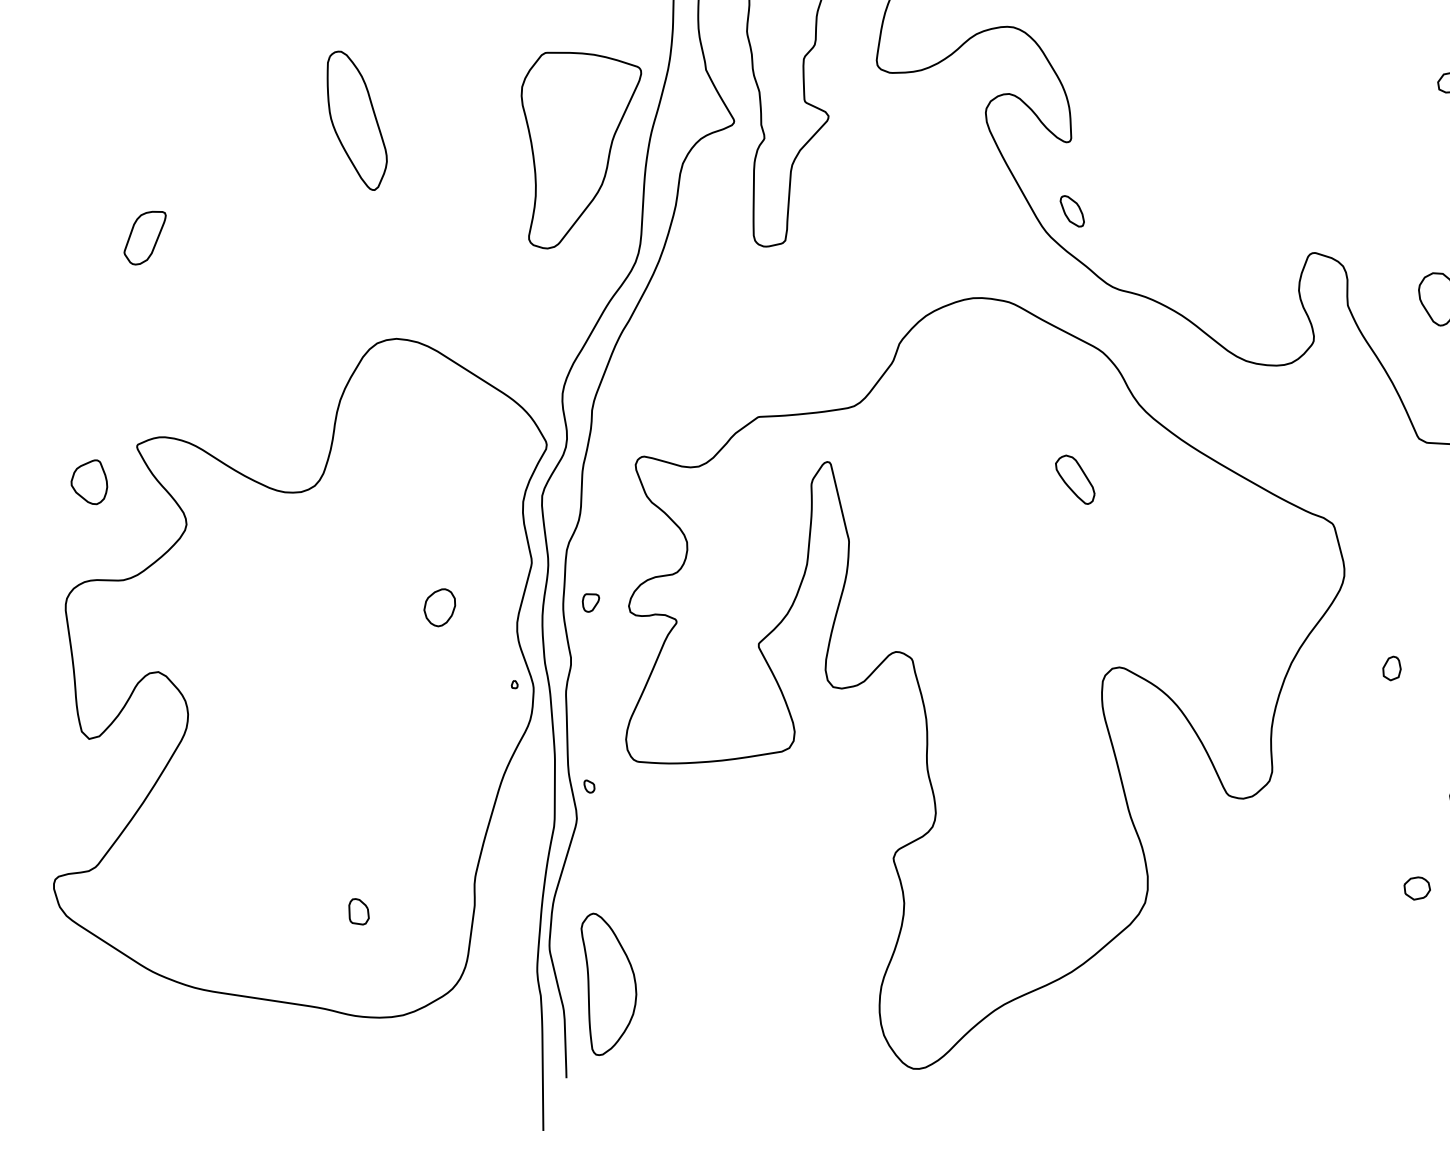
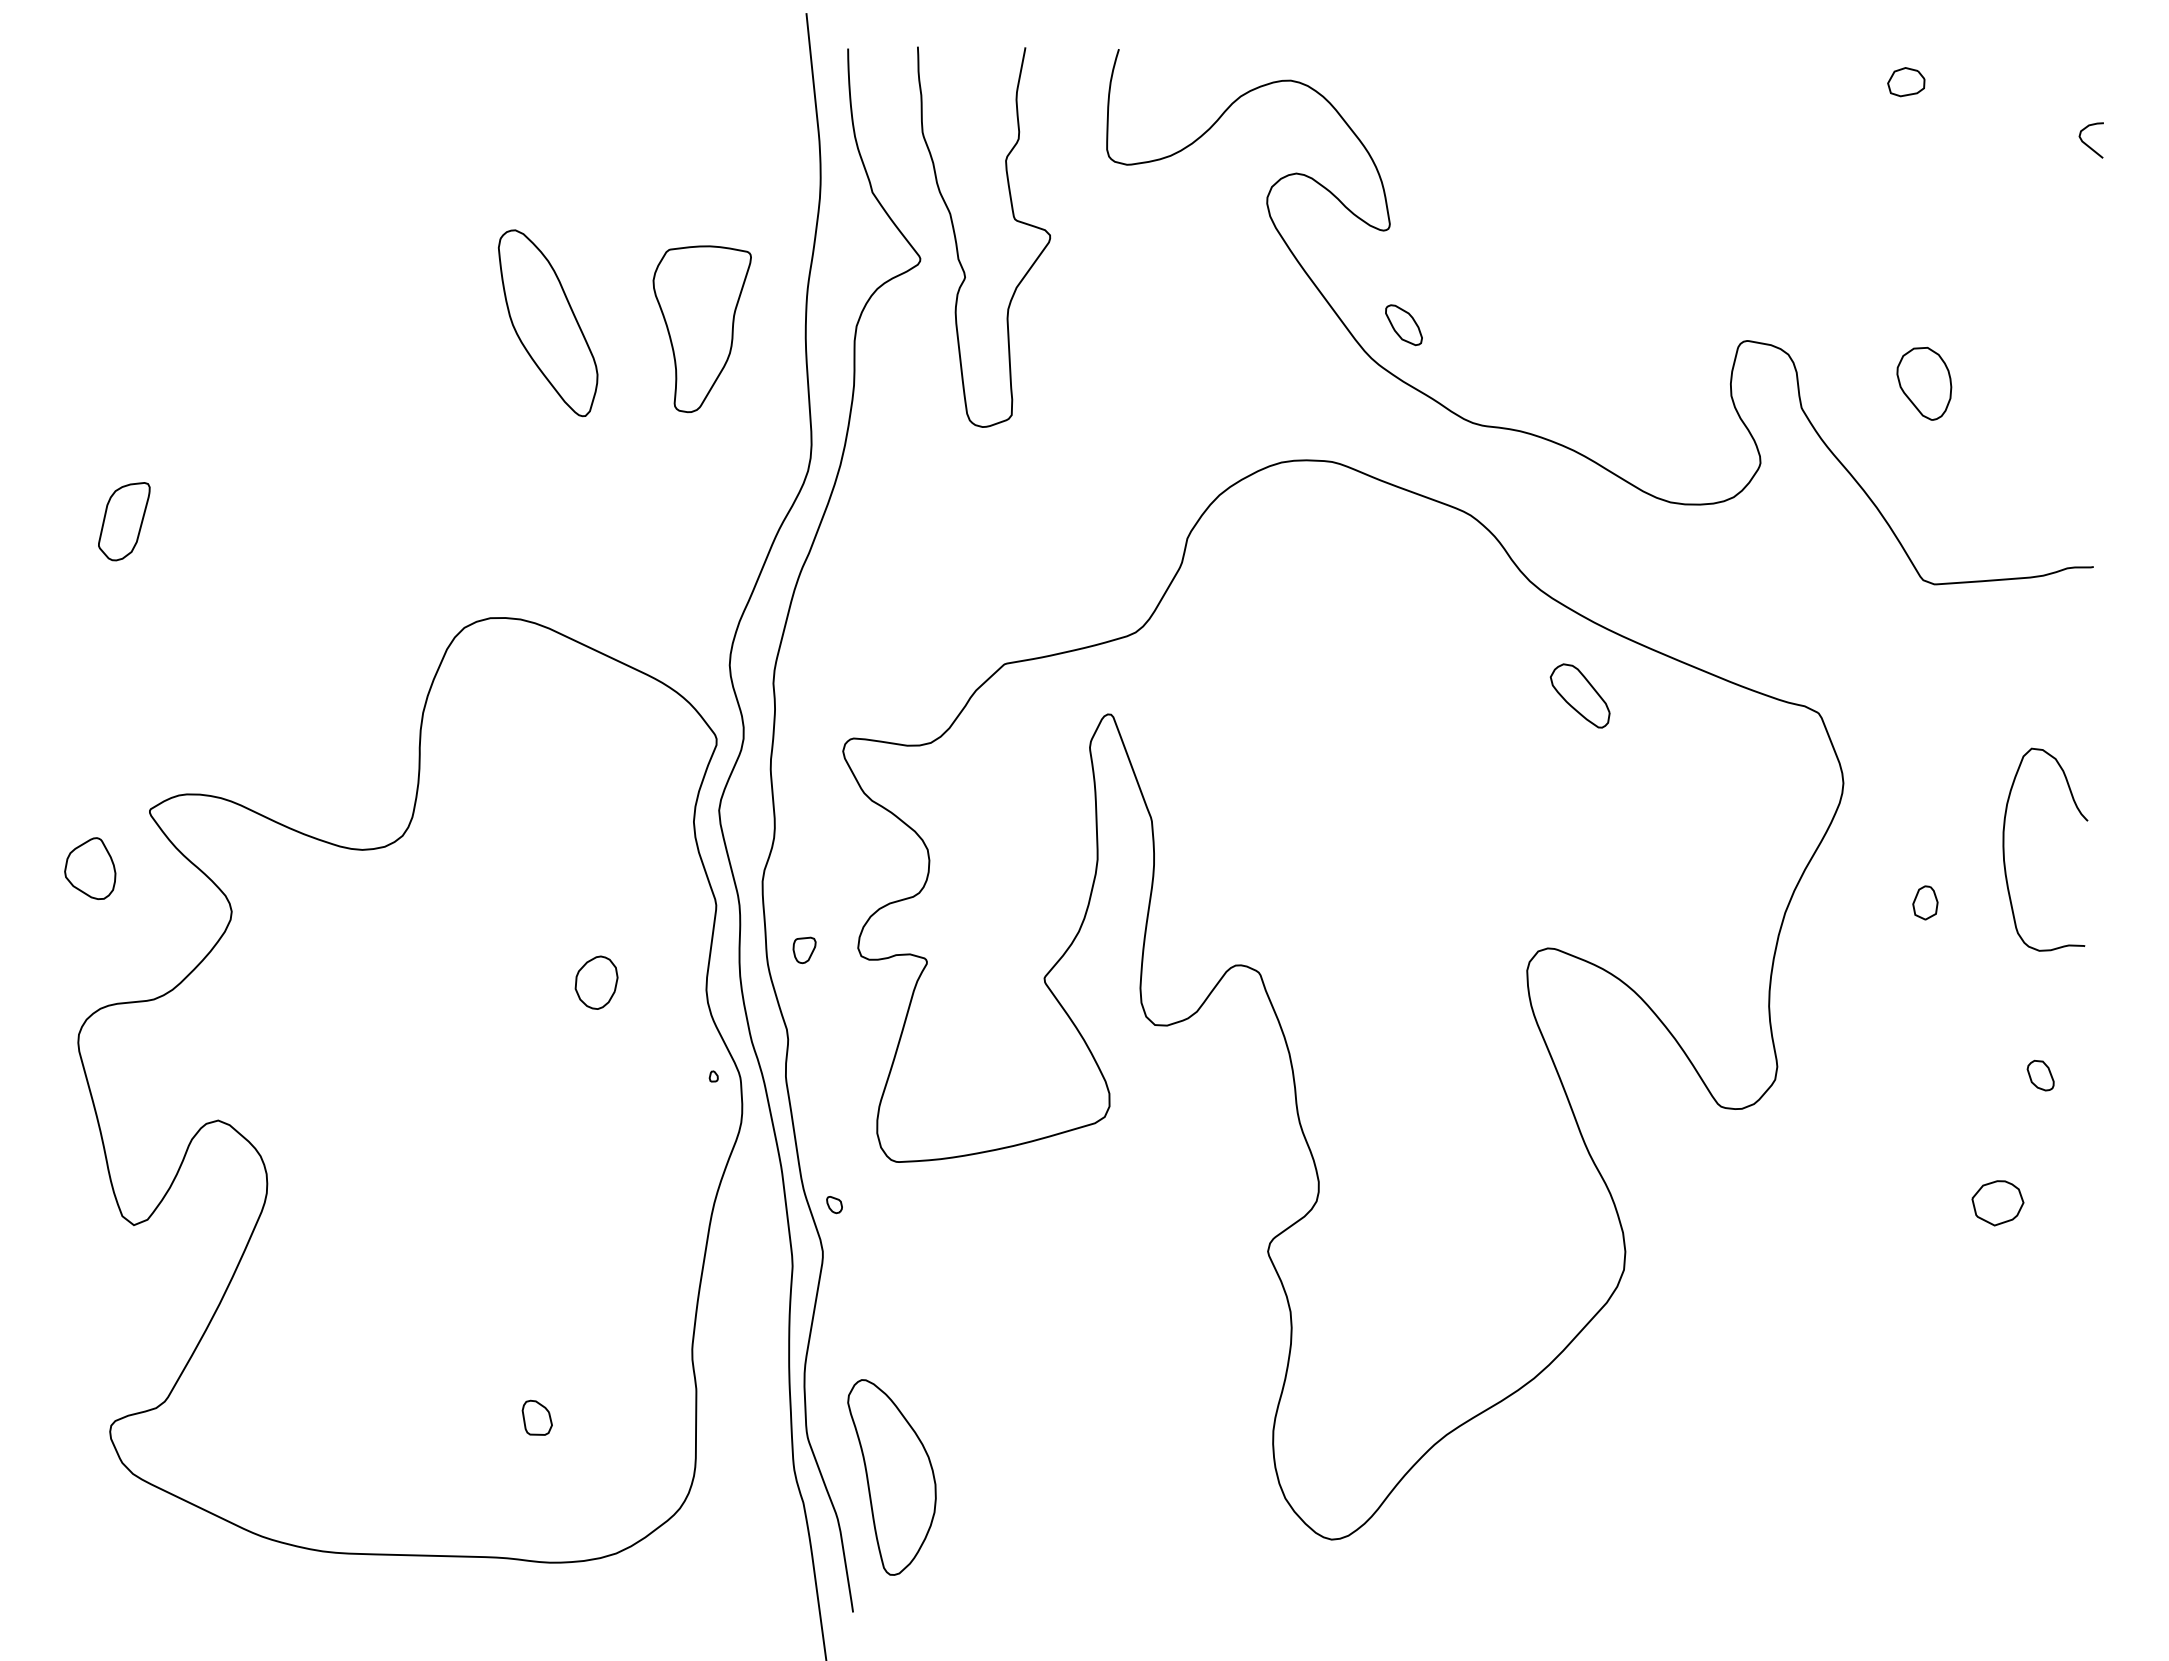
part: (356, 120) -> (548, 323), moved
part: (573, 152) -> (702, 329), size x0.6
part: (1074, 479) -> (1579, 695), moved
part: (1417, 888) -> (1998, 1203), size x1.4

